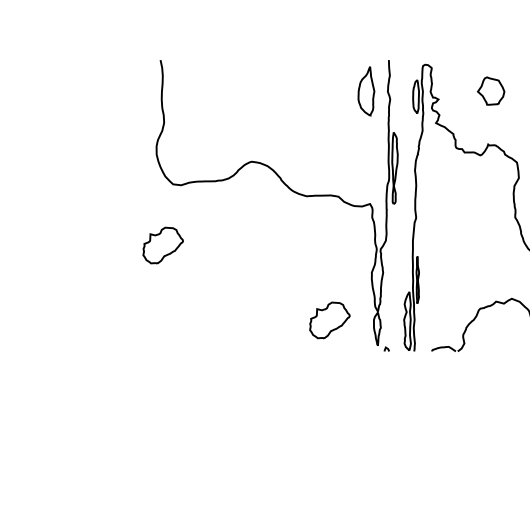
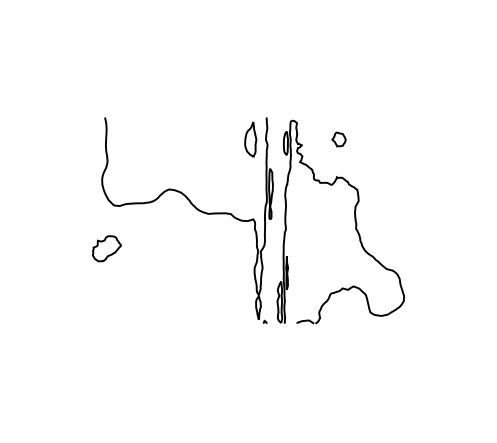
part: (490, 91) -> (338, 139), size x0.71
part: (329, 320) -> (224, 301), removed

